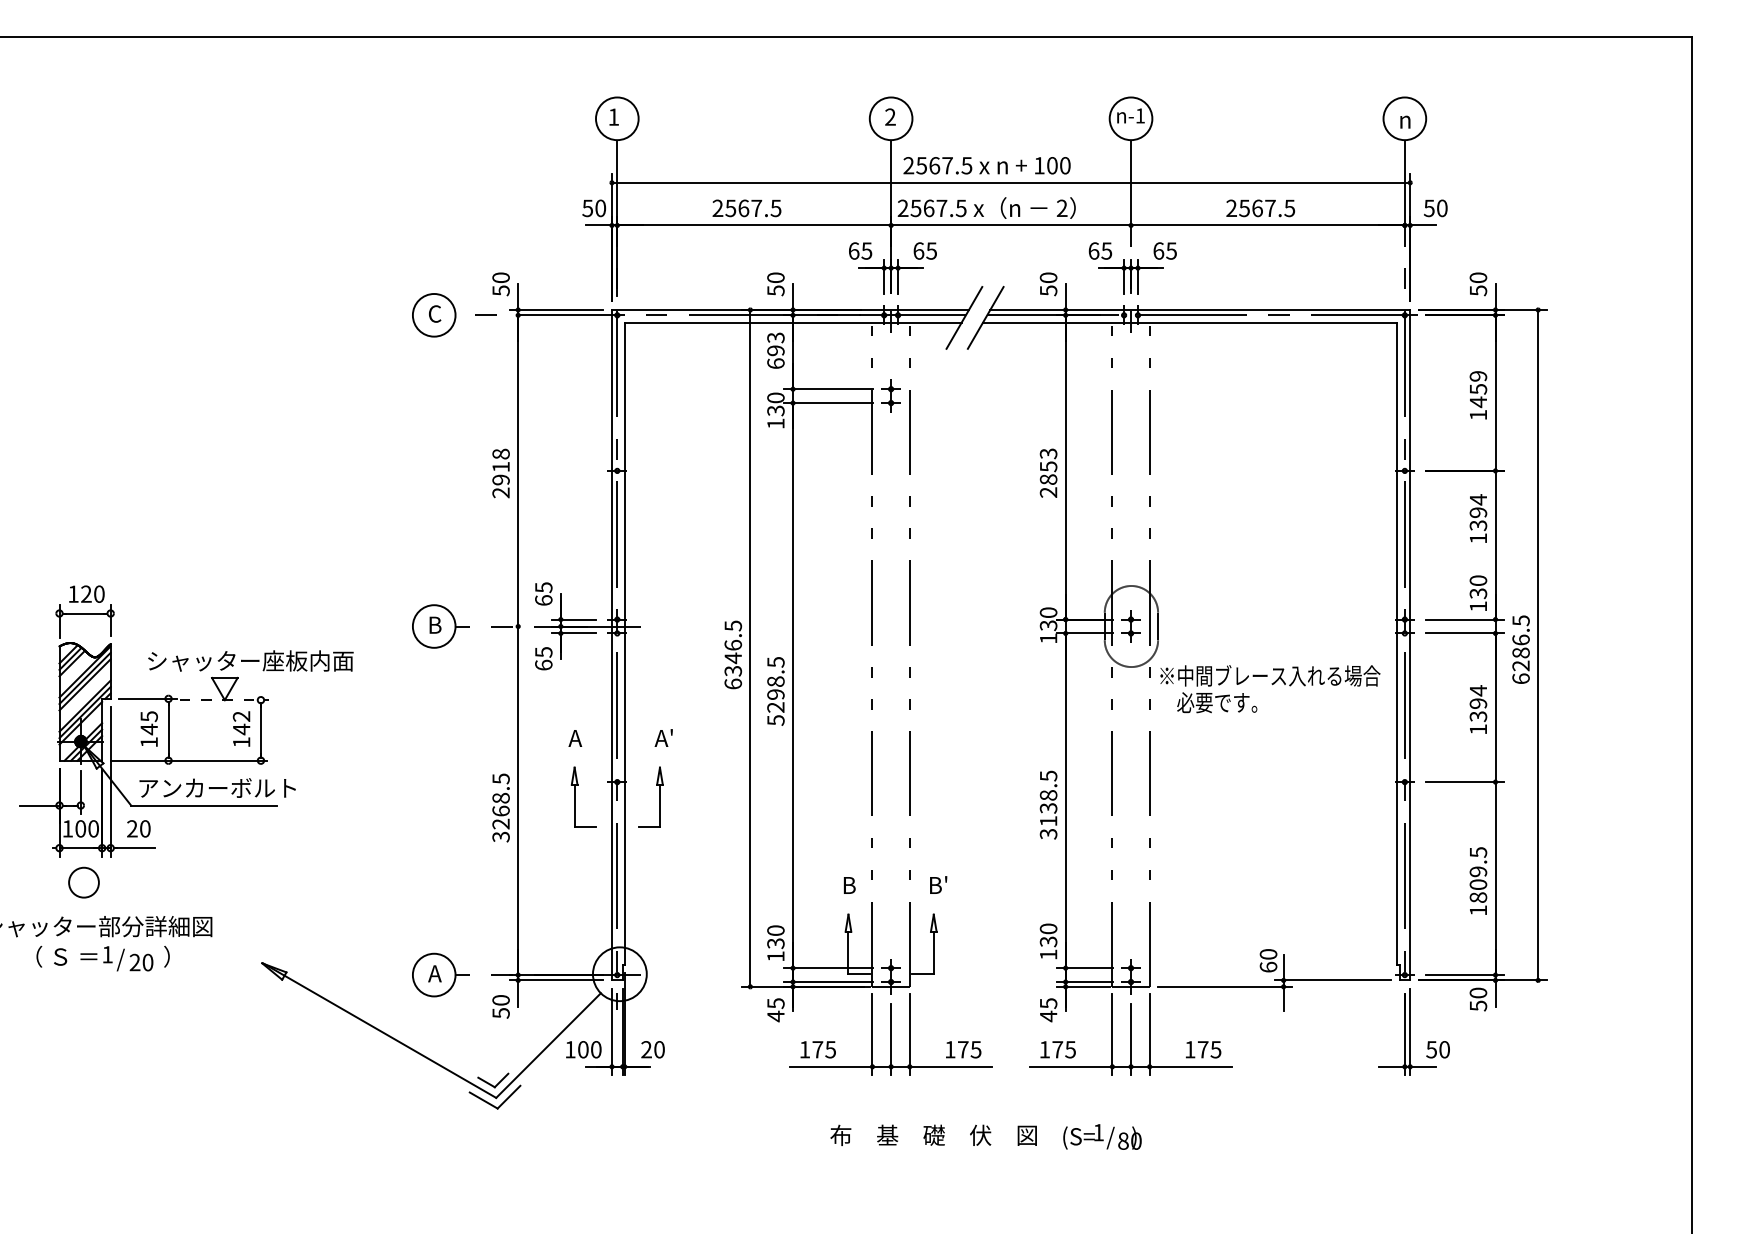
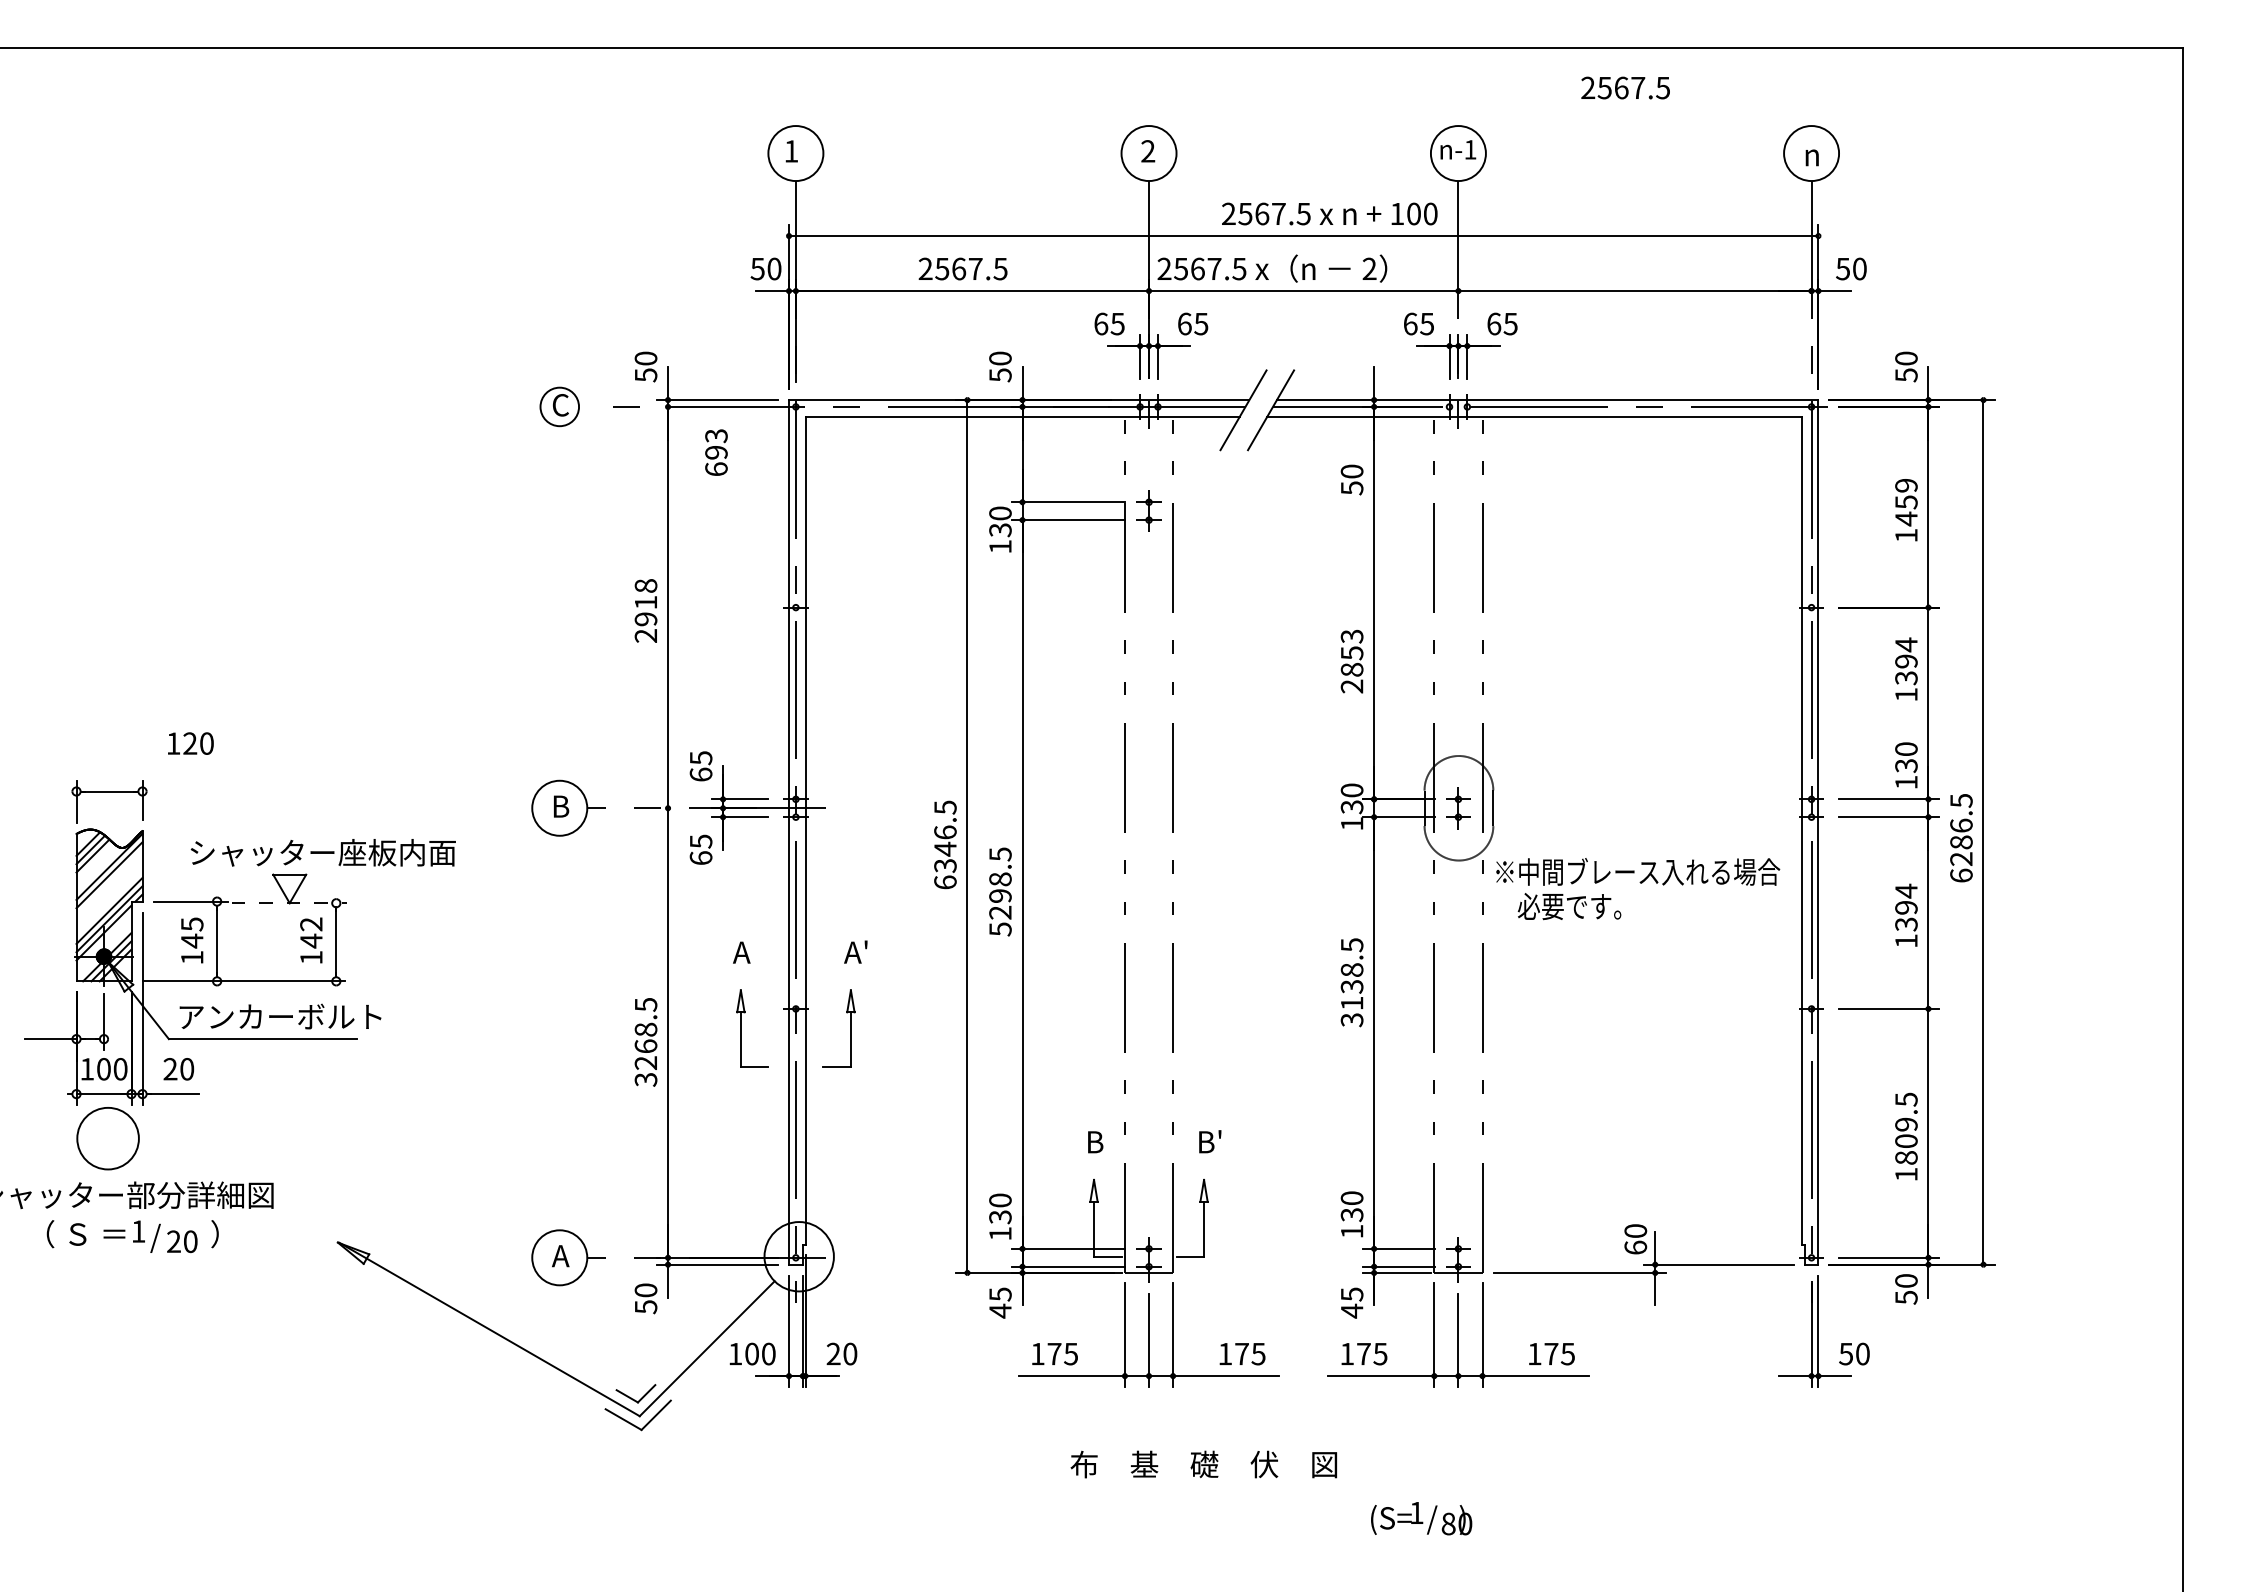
text: (986, 165) -> (1329, 213), moved
text: (1260, 207) -> (1625, 87), moved
text: (1048, 283) -> (1351, 479), moved
circle: (434, 314) -> (559, 406), size x0.7
text: (775, 350) -> (716, 452), moved
text: (1048, 473) -> (1351, 661), moved
text: (86, 594) -> (190, 743), moved
line: (85, 684) -> (109, 883), removed
text: (1048, 805) -> (1351, 982), moved
circle: (83, 882) -> (107, 1138), size x1.6
text: (1102, 1136) -> (1421, 1518), moved

